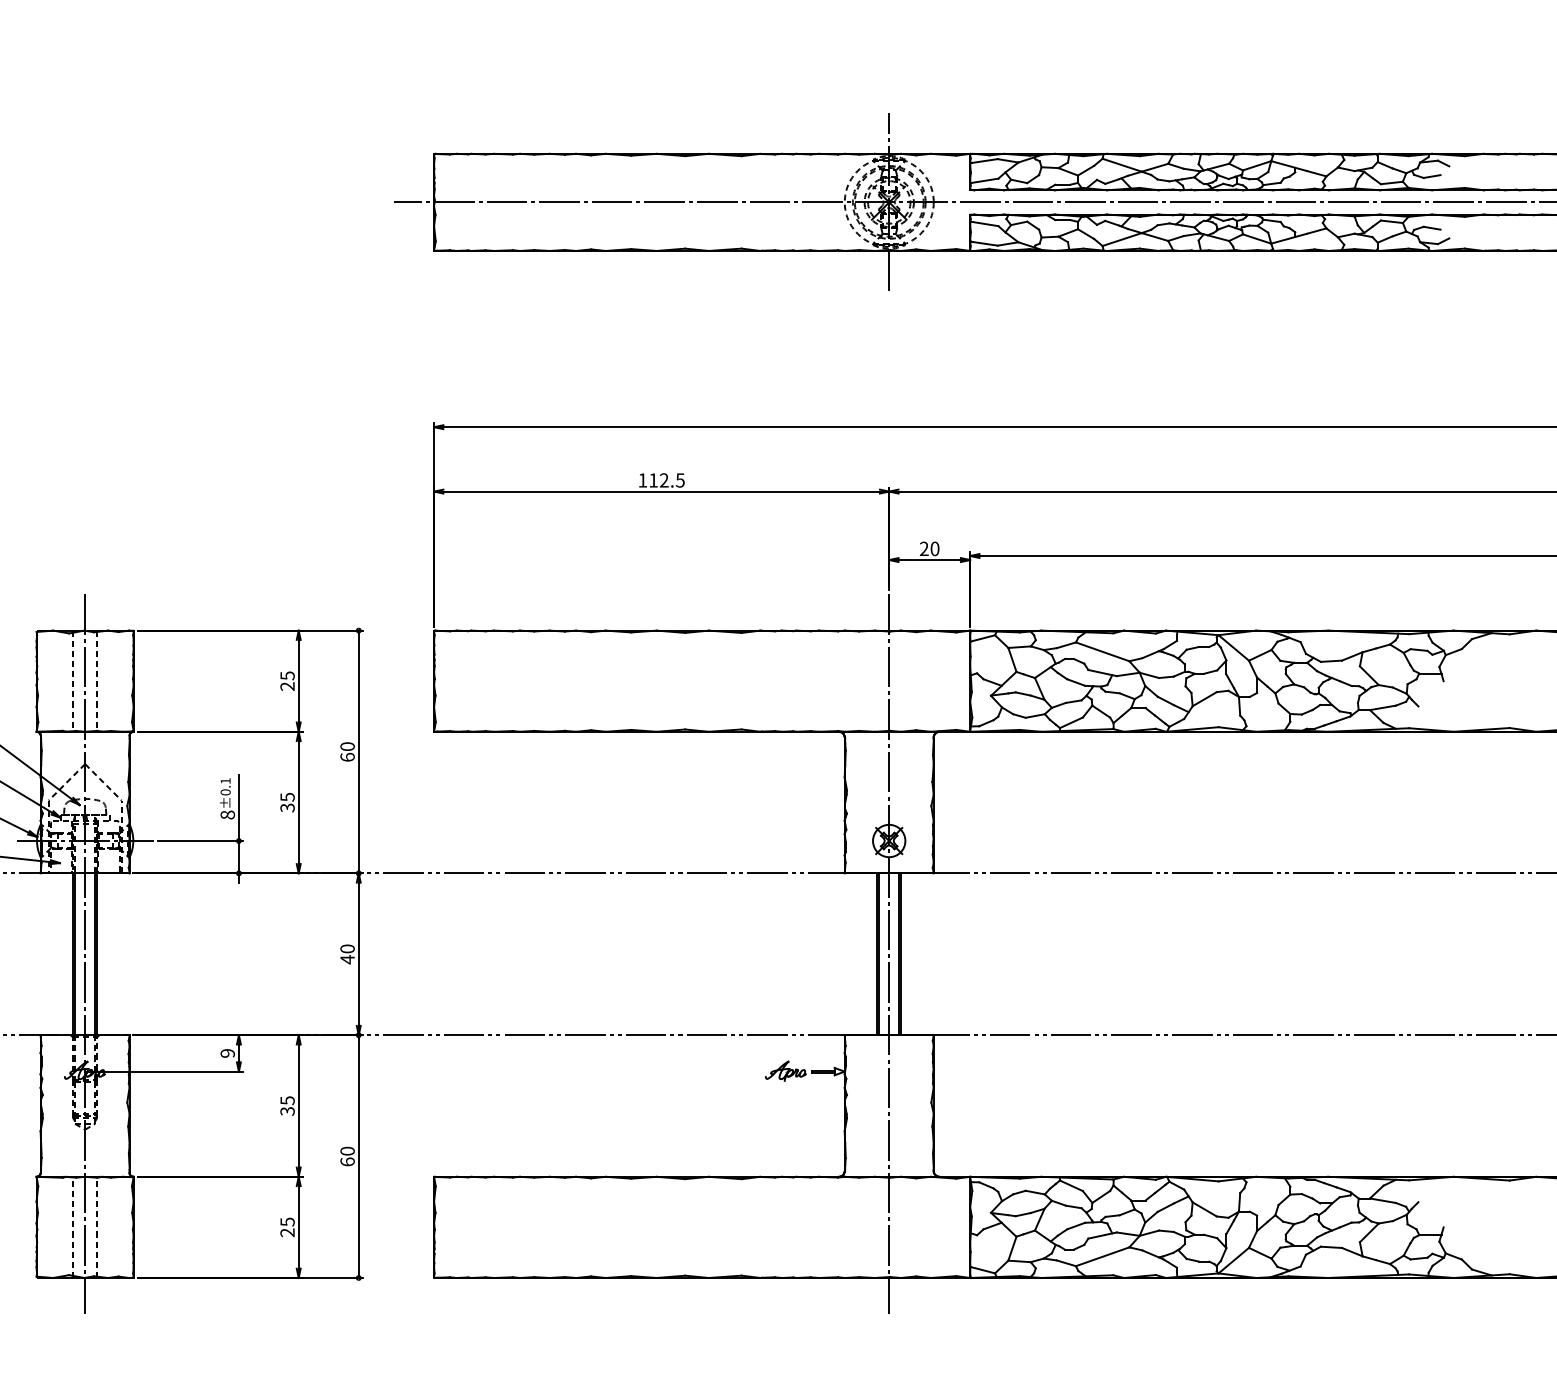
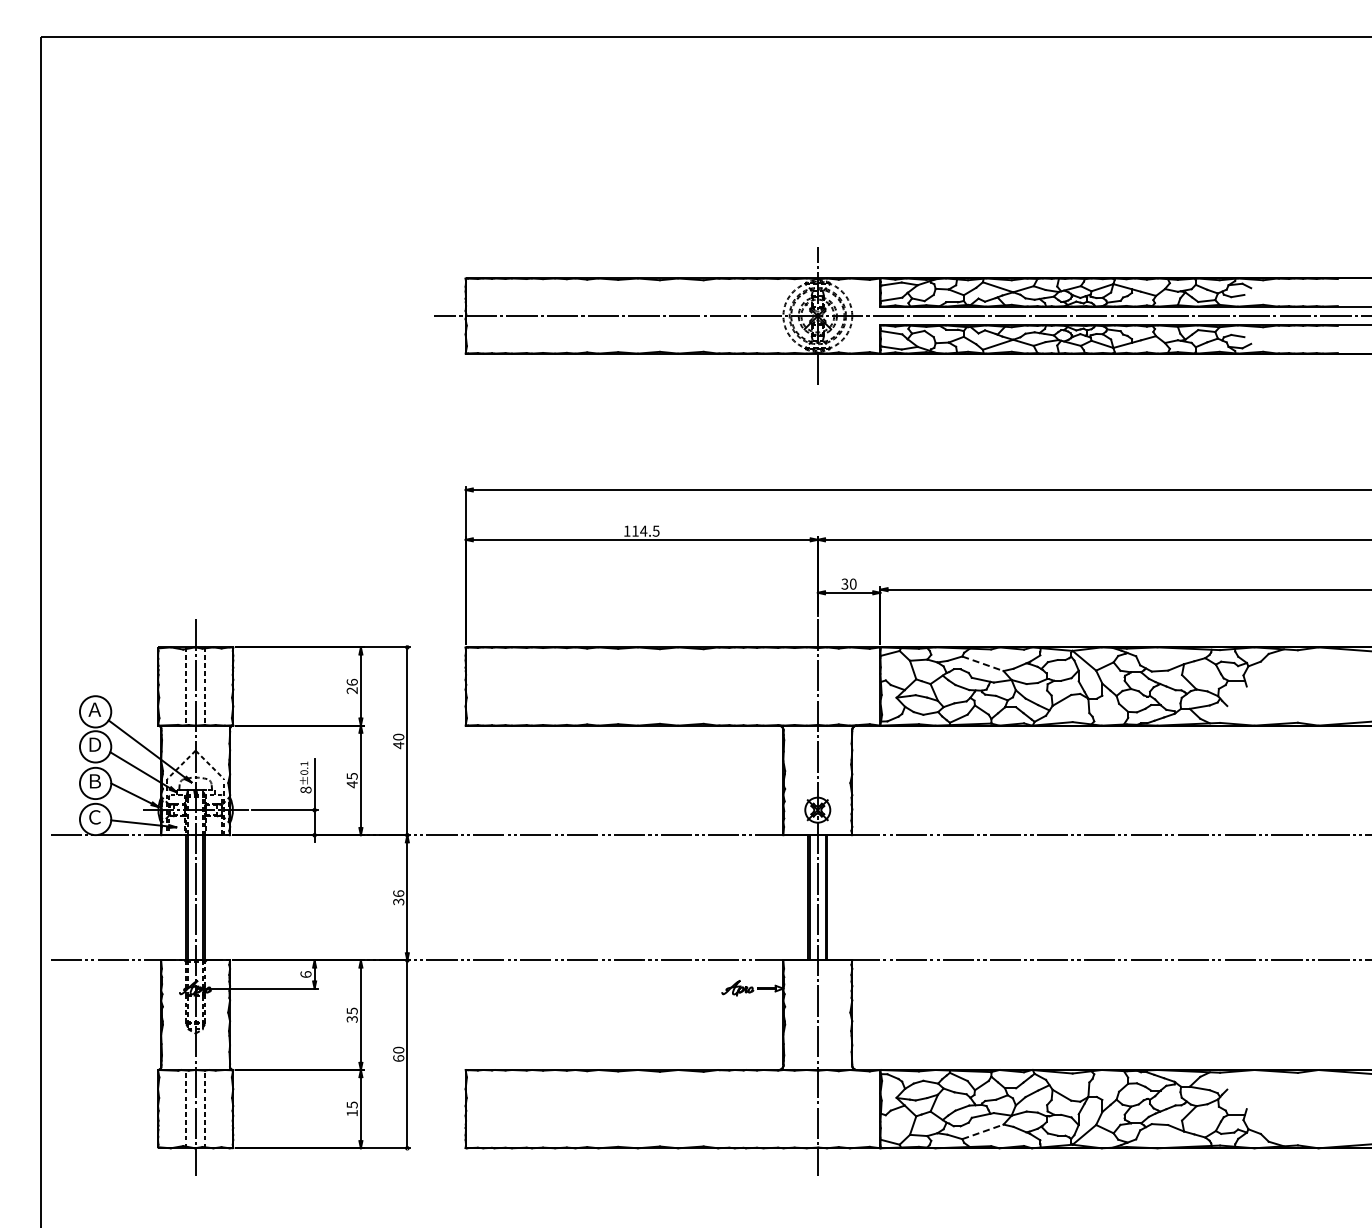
text: (663, 479) -> (643, 530), 112.5 -> 114.5
text: (923, 549) -> (844, 584), 20 -> 30
line: (1102, 651) -> (982, 663), solid -> dashed
text: (286, 674) -> (351, 681), 25 -> 26
text: (347, 757) -> (398, 745), 60 -> 40
text: (286, 807) -> (351, 784), 35 -> 45
text: (347, 953) -> (398, 897), 40 -> 36
text: (227, 1053) -> (305, 974), 9 -> 6
text: (286, 1233) -> (351, 1113), 25 -> 15
line: (1102, 1256) -> (982, 1131), solid -> dashed

